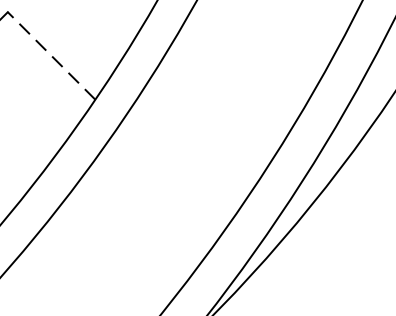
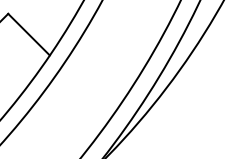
line: (50, 55) -> (28, 34), dashed -> solid

